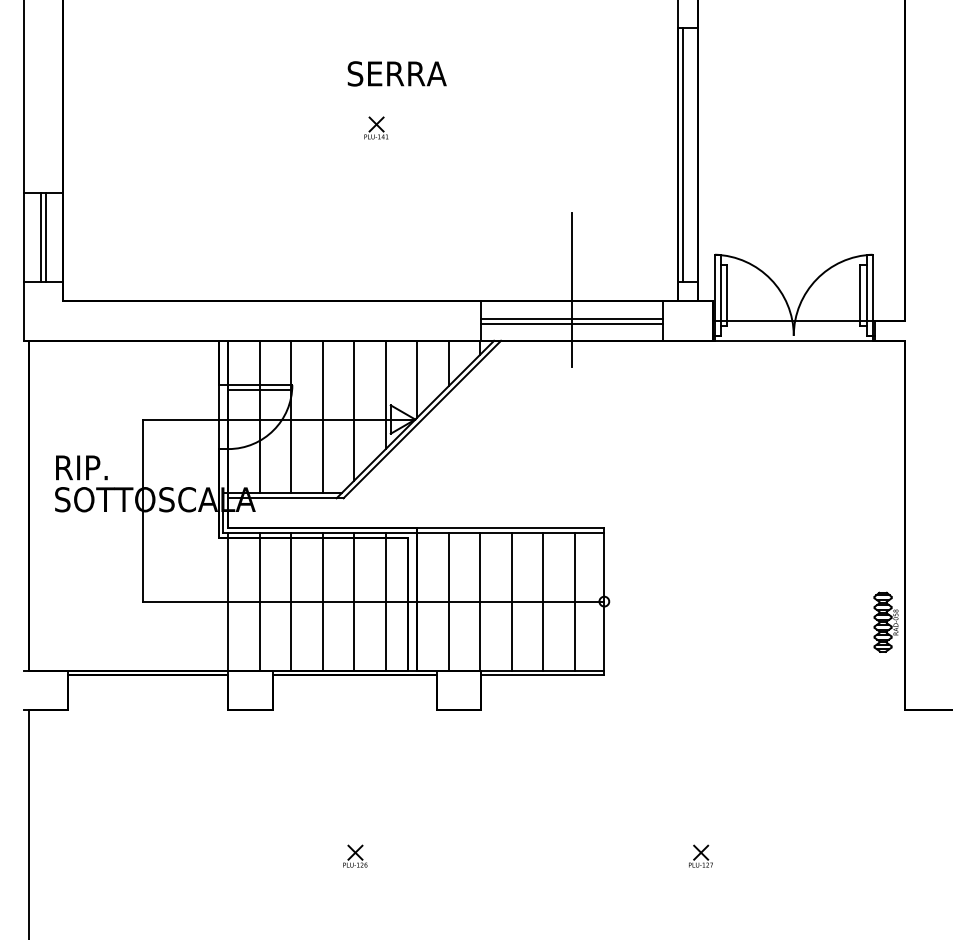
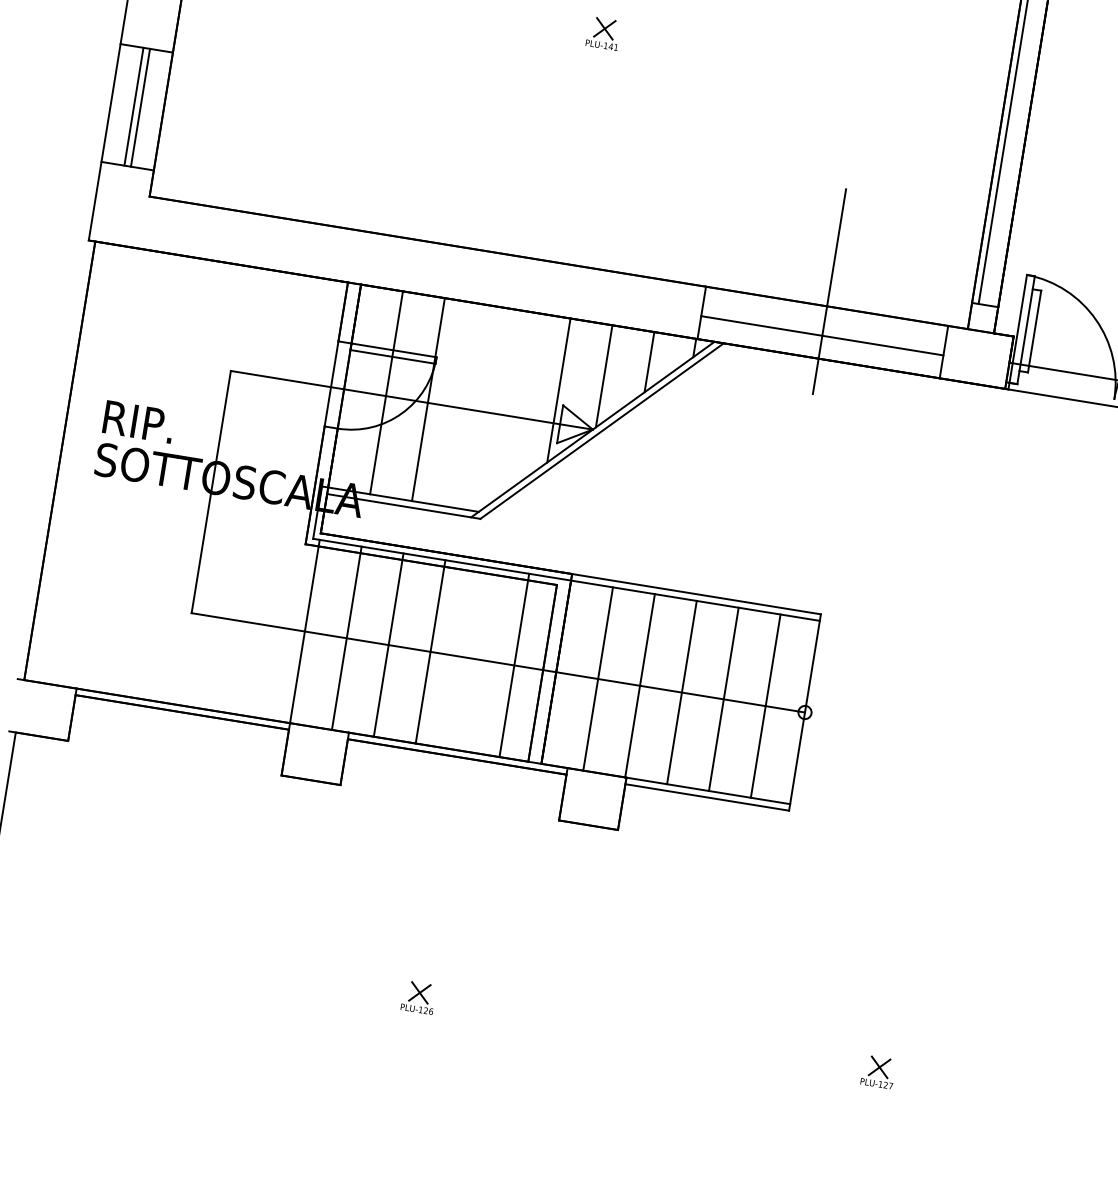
line: (572, 318) -> (823, 329), removed
line: (354, 410) -> (513, 404), removed
line: (322, 416) -> (469, 405), removed
line: (354, 601) -> (472, 658), removed

